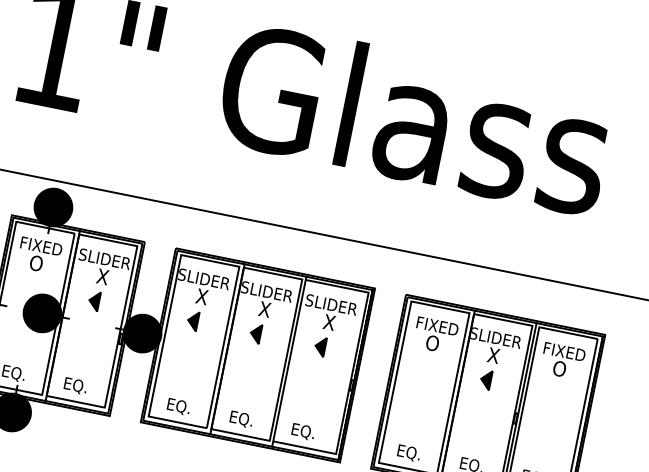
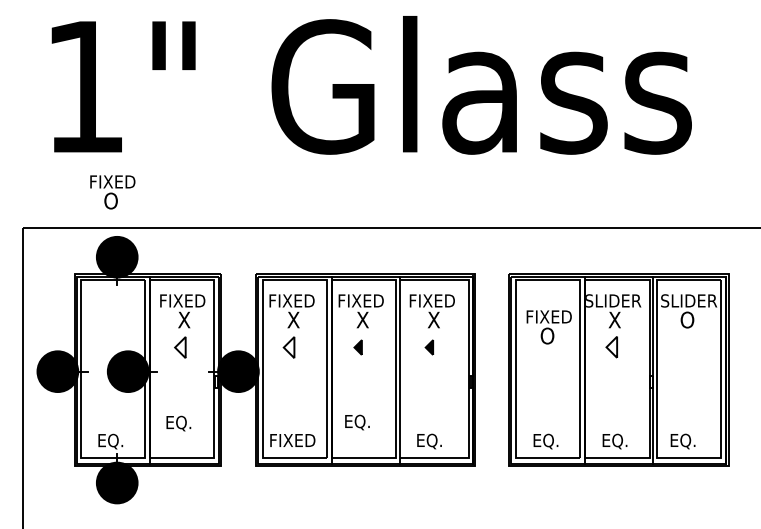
text: (39, 255) -> (112, 192), moved
text: (104, 258) -> (182, 300), SLIDER -> FIXED
text: (203, 278) -> (291, 300), SLIDER -> FIXED
text: (267, 291) -> (361, 300), SLIDER -> FIXED
fill: (94, 301) -> (180, 347), removed
text: (331, 304) -> (432, 300), SLIDER -> FIXED
fill: (192, 320) -> (288, 347), removed
part: (255, 333) -> (357, 347), size x0.7
text: (435, 335) -> (548, 327), moved
part: (320, 346) -> (429, 347), size x0.7
text: (565, 351) -> (689, 300), FIXED -> SLIDER
fill: (485, 379) -> (611, 346), removed
text: (75, 386) -> (178, 423), moved
text: (178, 406) -> (292, 441), EQ. -> FIXED
text: (241, 419) -> (357, 422), moved

